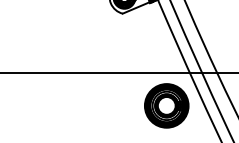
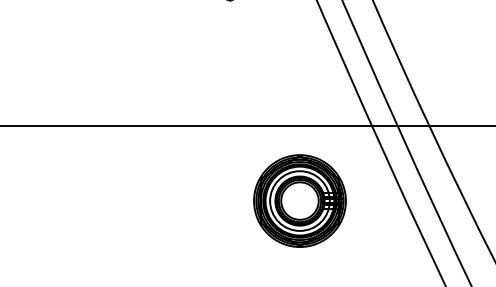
part: (166, 105) -> (299, 200), moved

